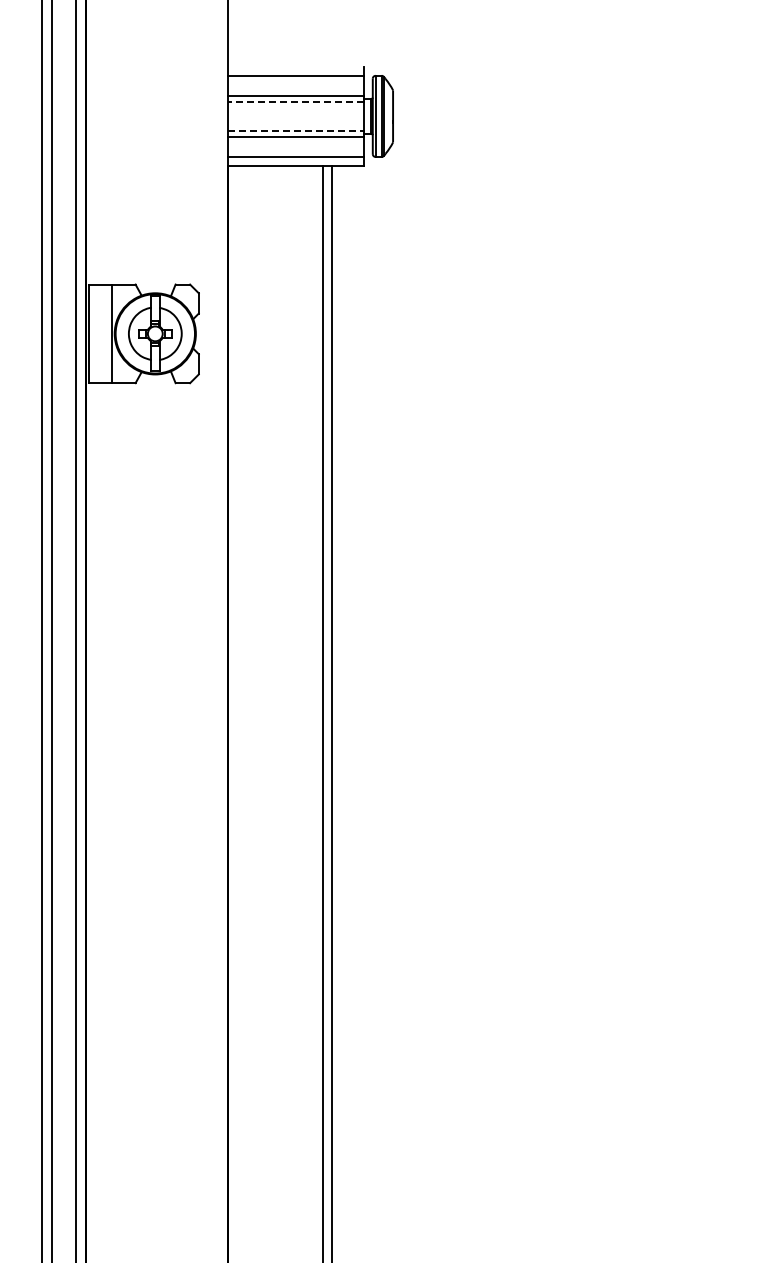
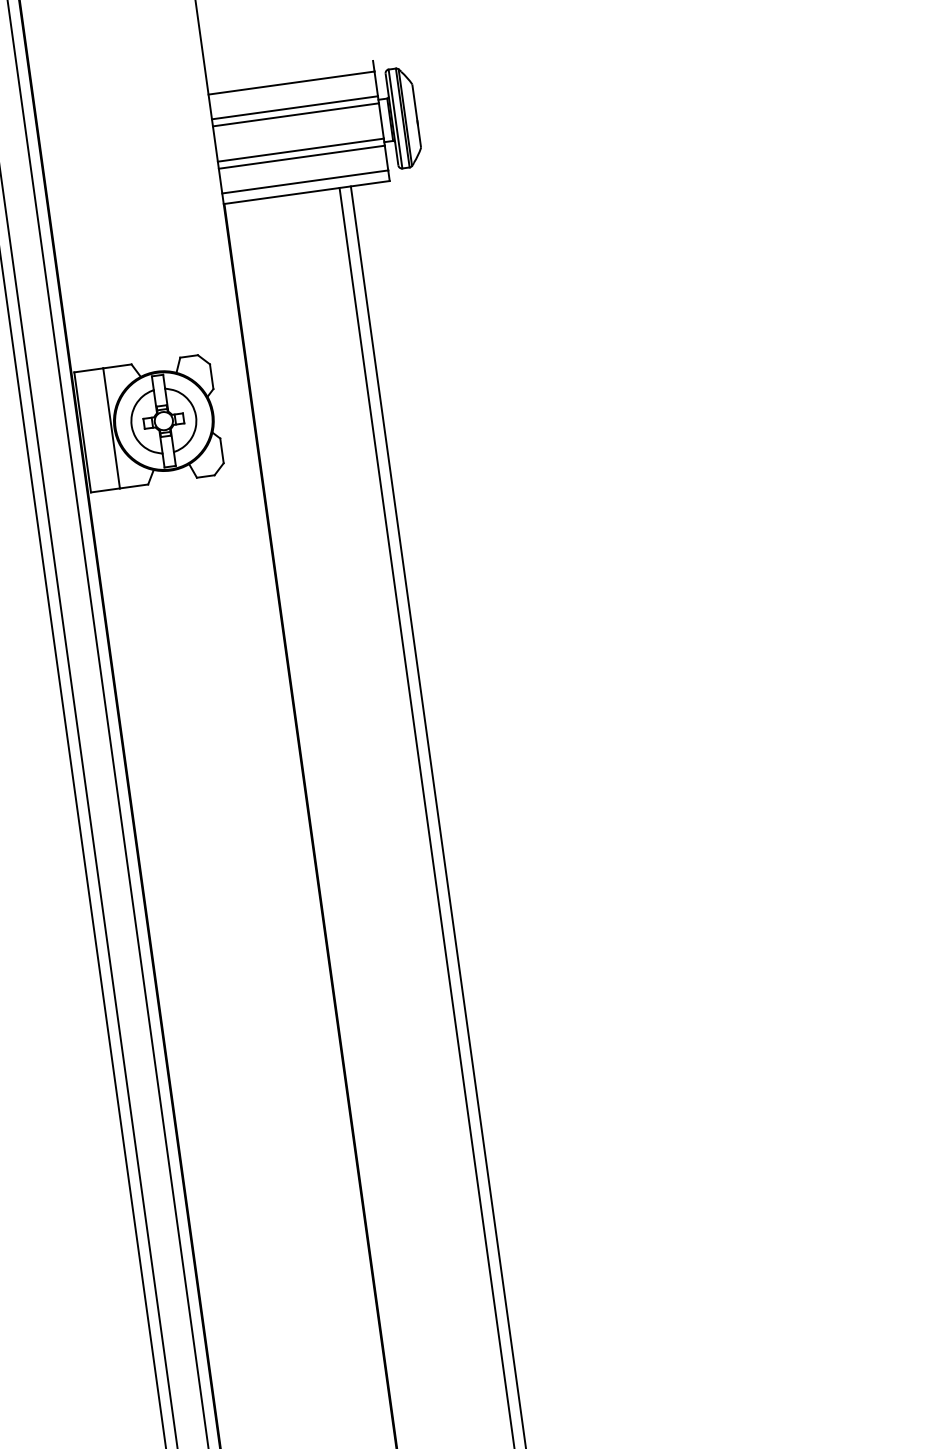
line: (295, 101) -> (295, 114), dashed -> solid
line: (296, 130) -> (301, 149), dashed -> solid

